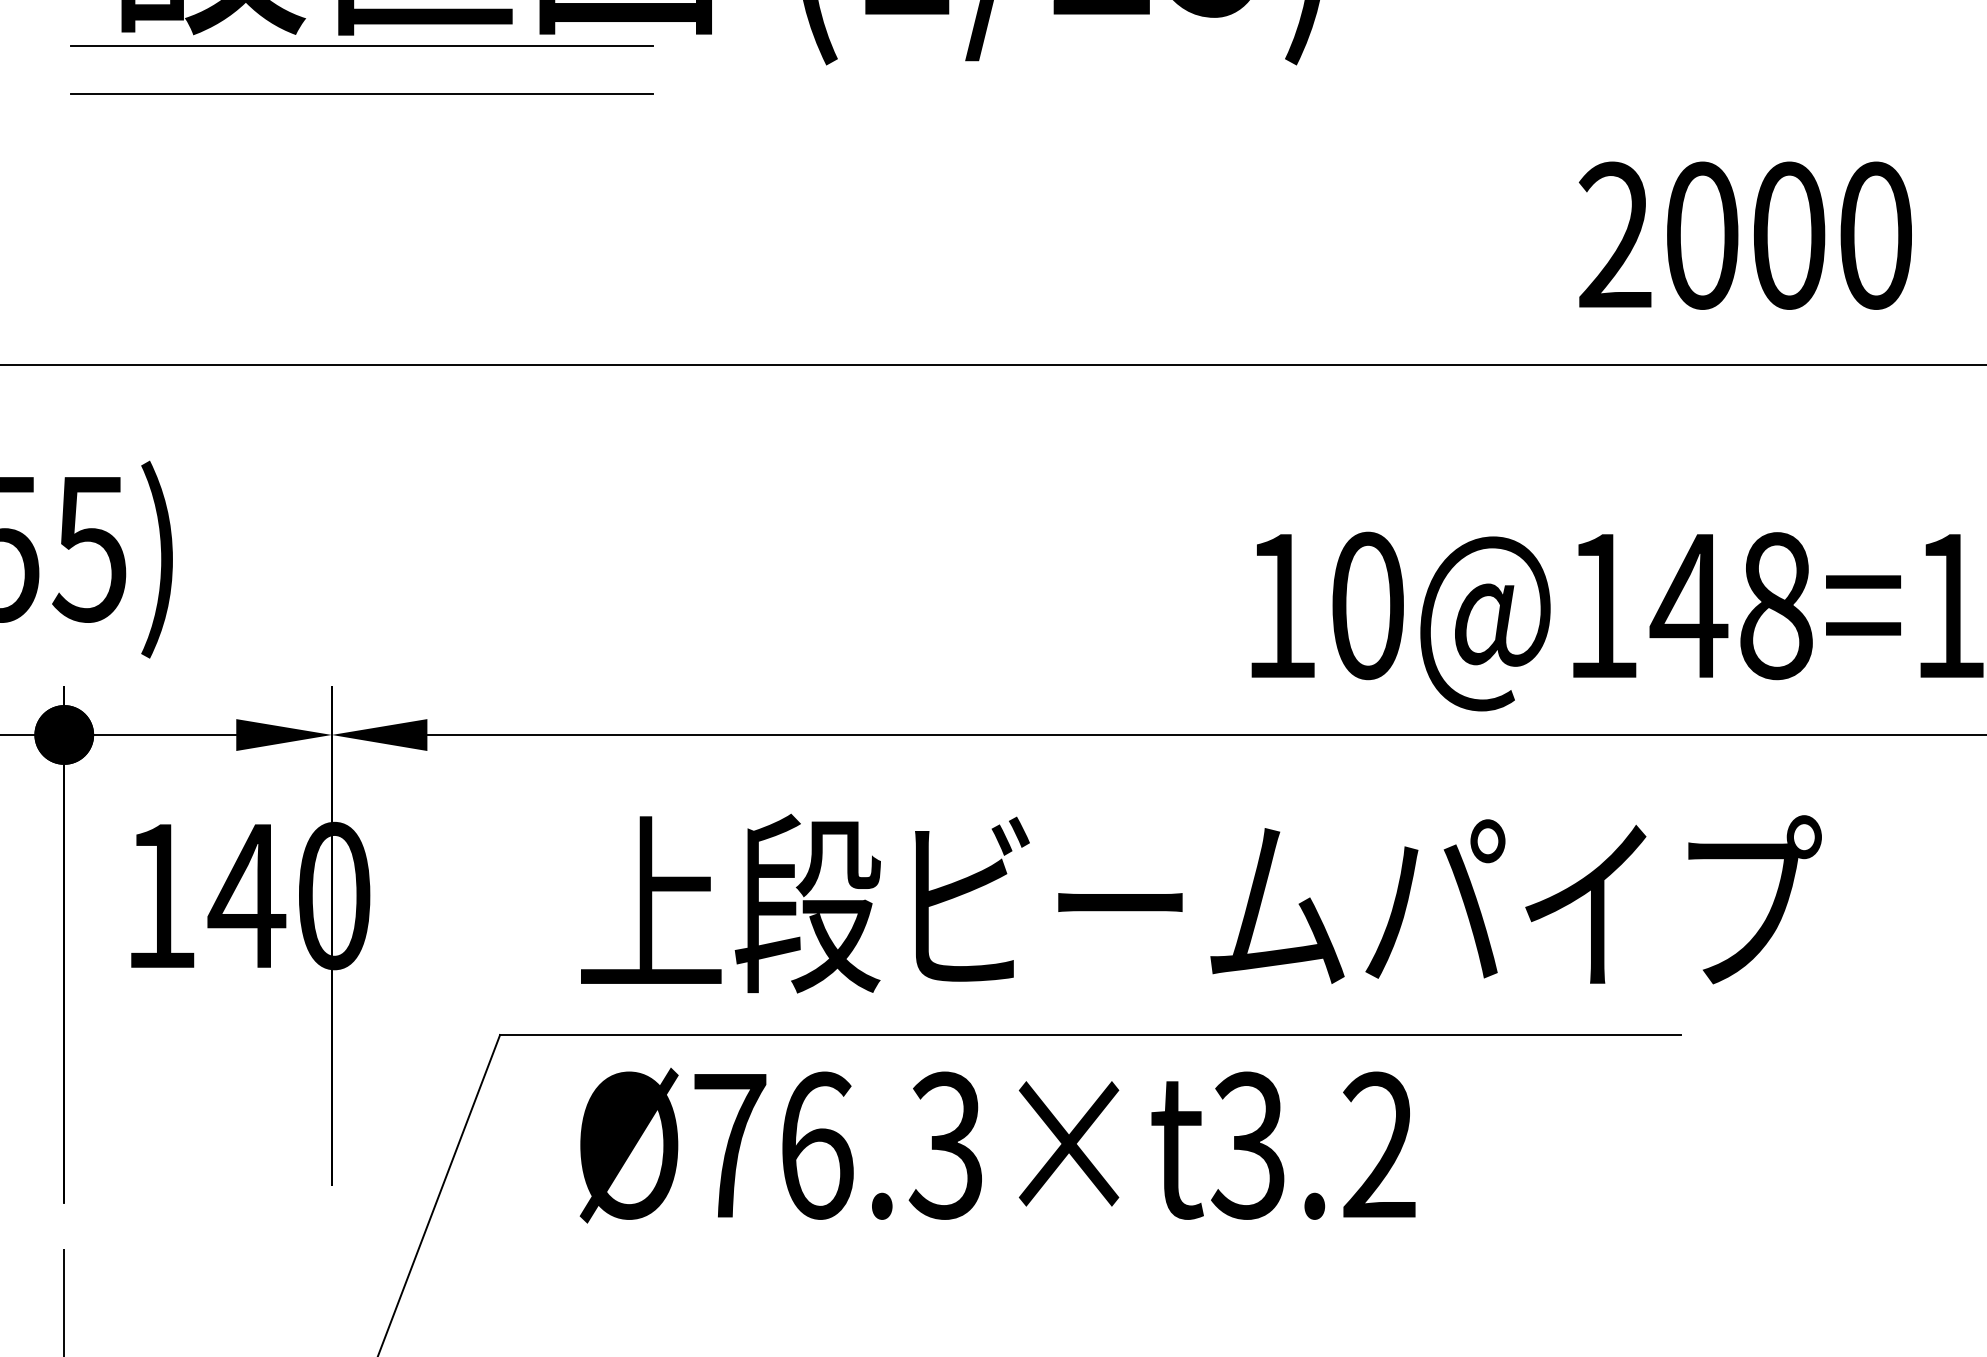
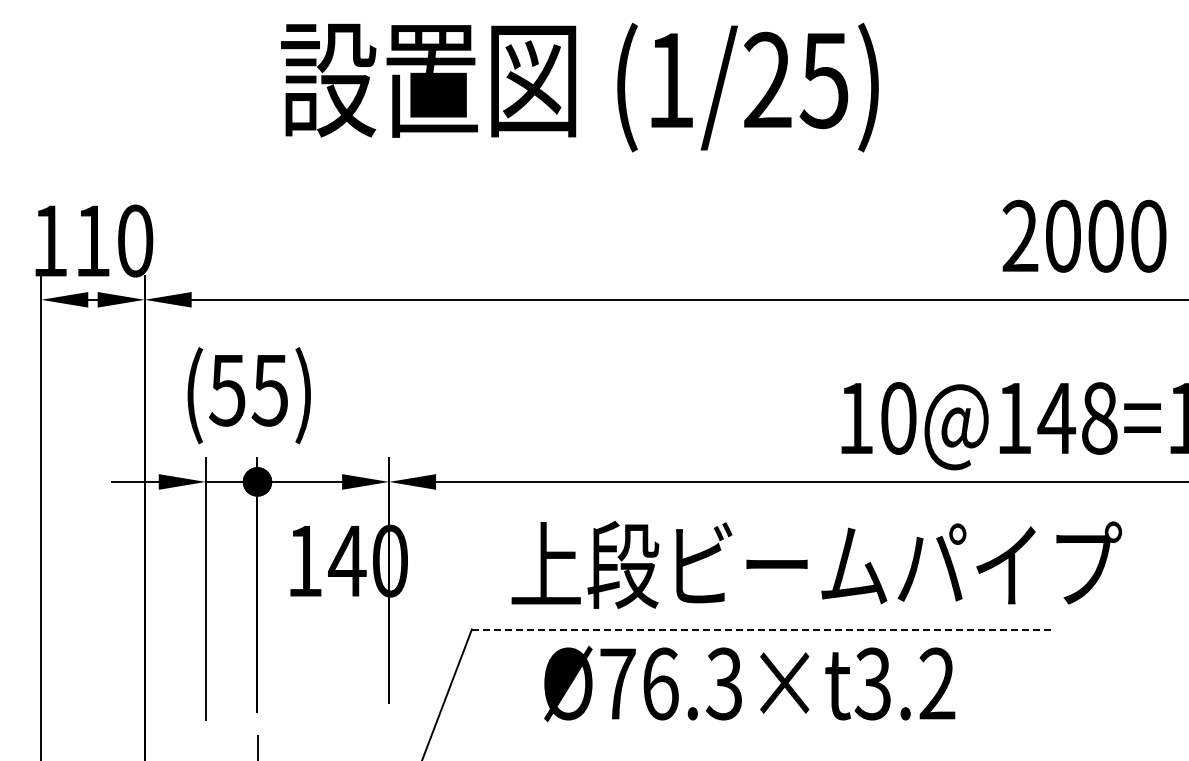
line: (361, 47) -> (403, 143), removed
line: (361, 93) -> (403, 166), removed
line: (1090, 1034) -> (762, 629), solid -> dashed
text: (997, 1146) -> (749, 684), moved

